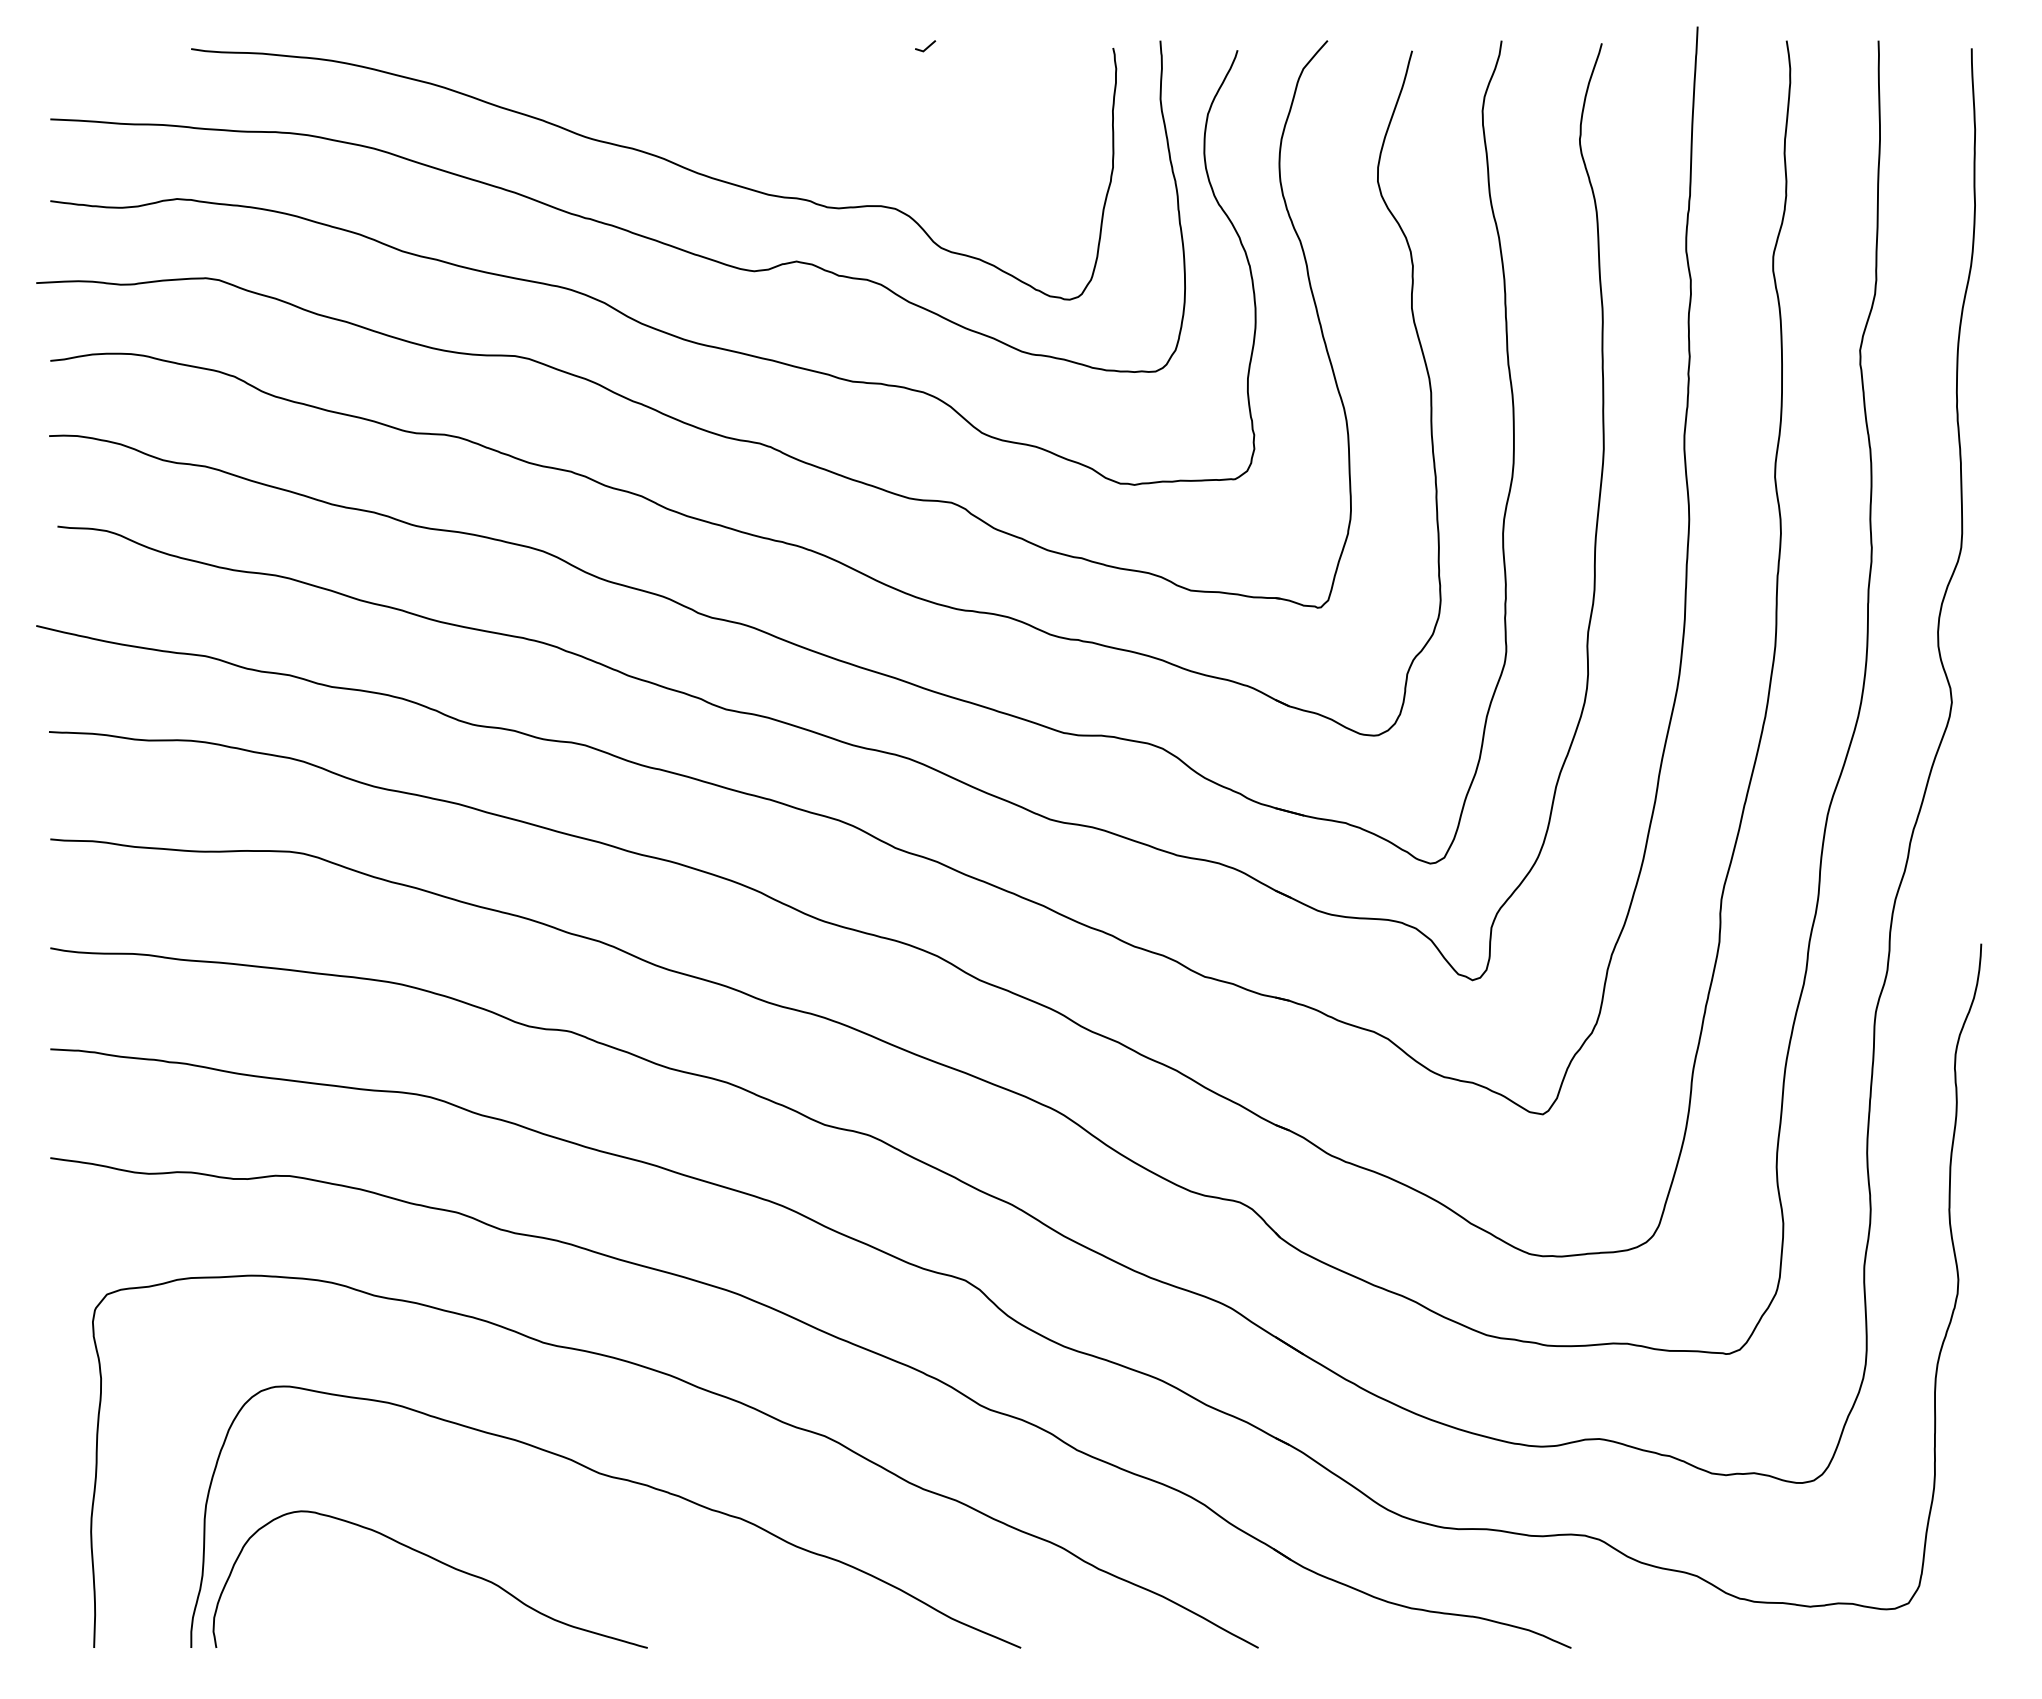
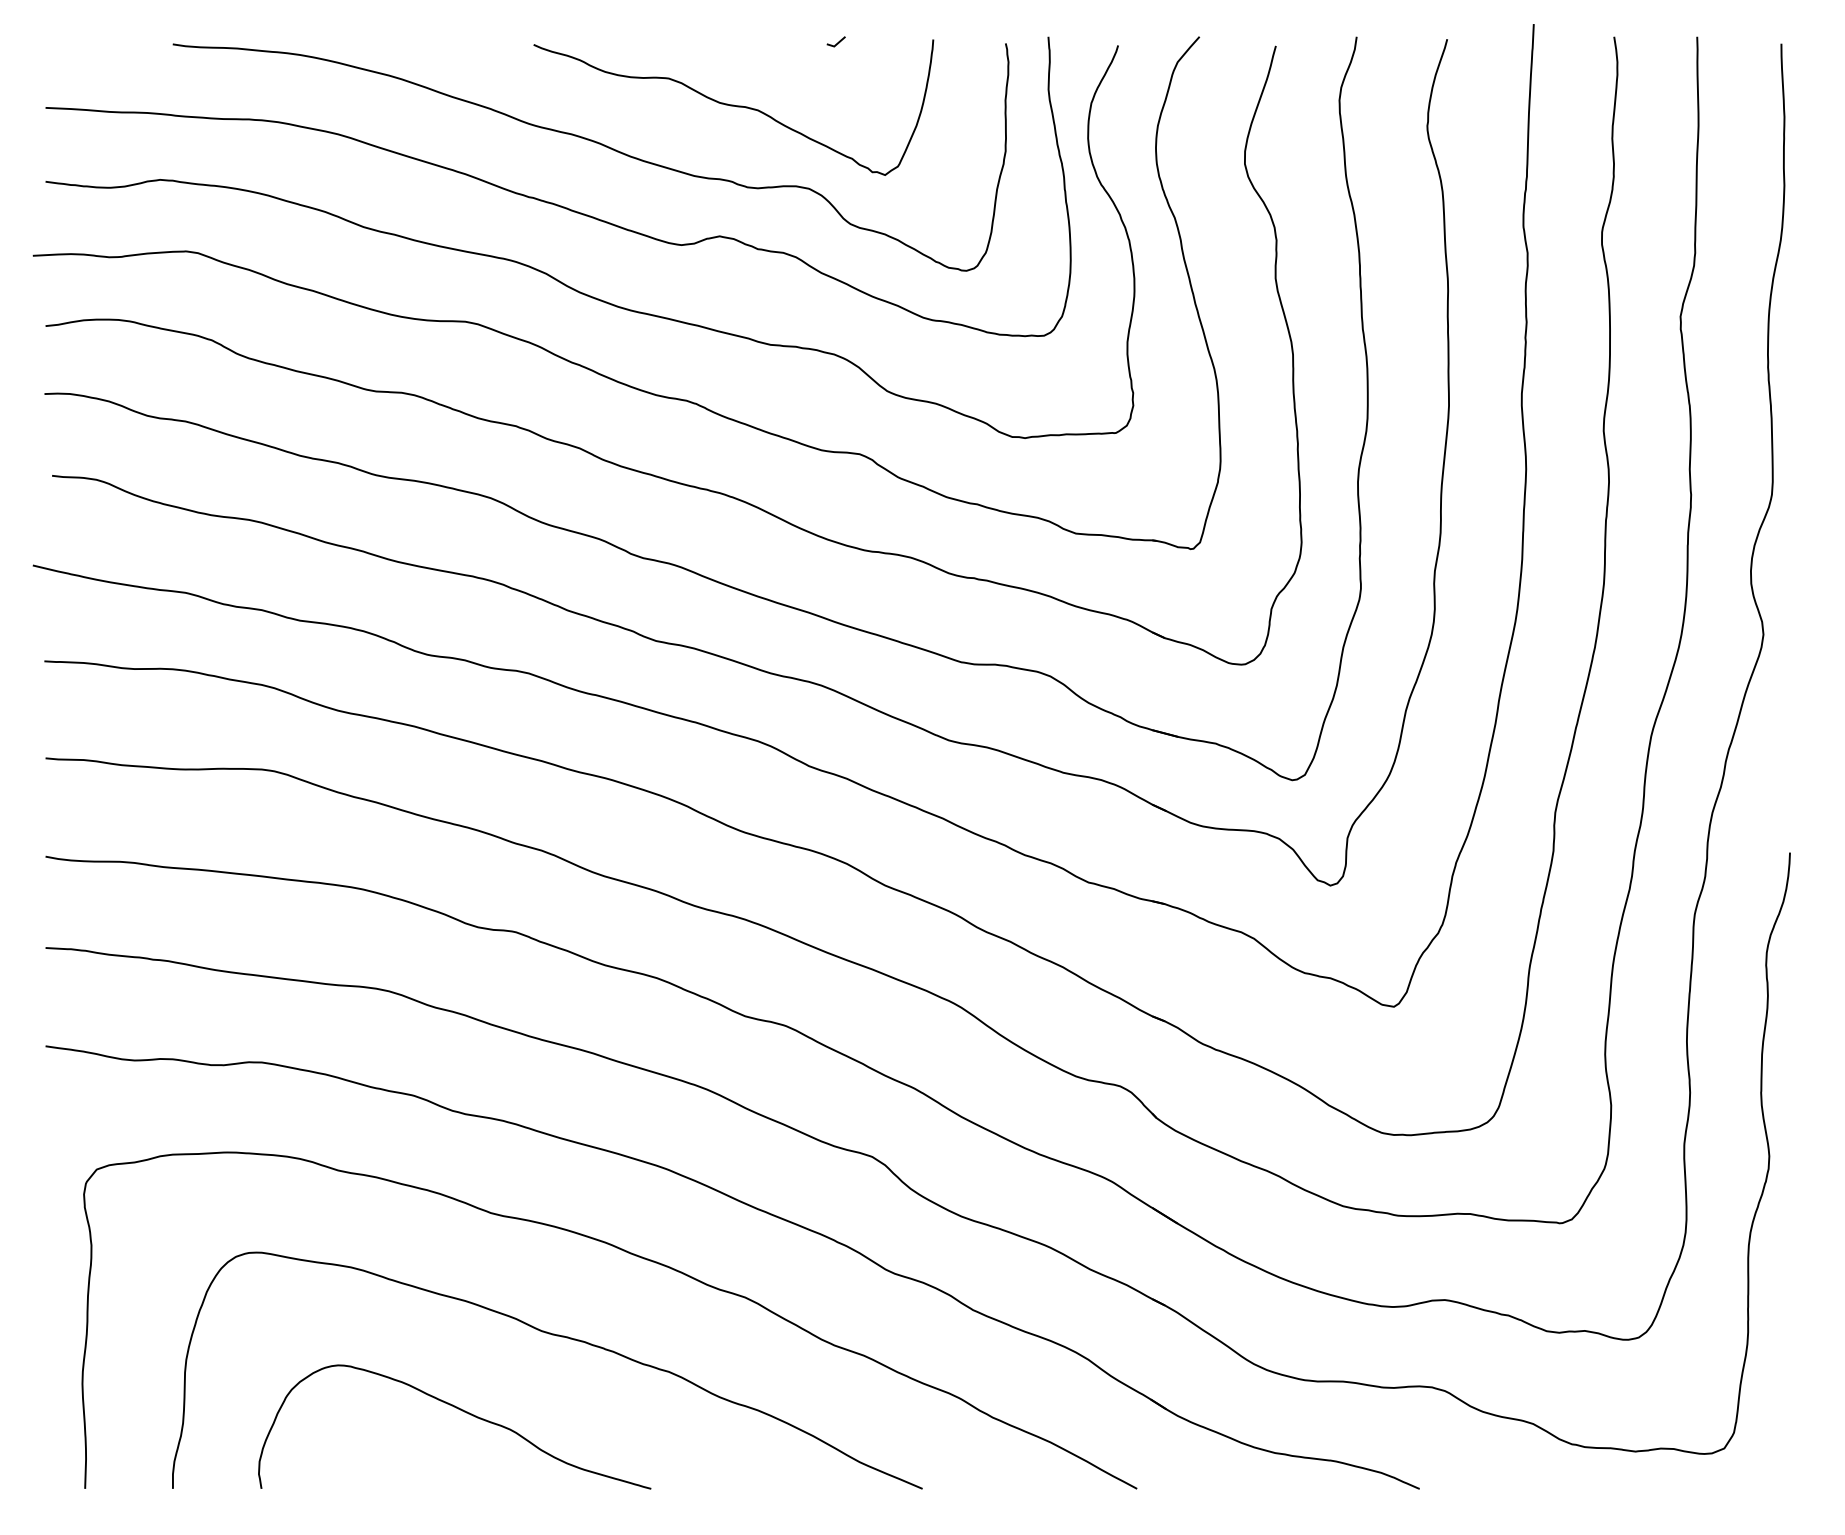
curve: (811, 117) -> (733, 106), added
curve: (437, 1561) -> (461, 1410), moved

